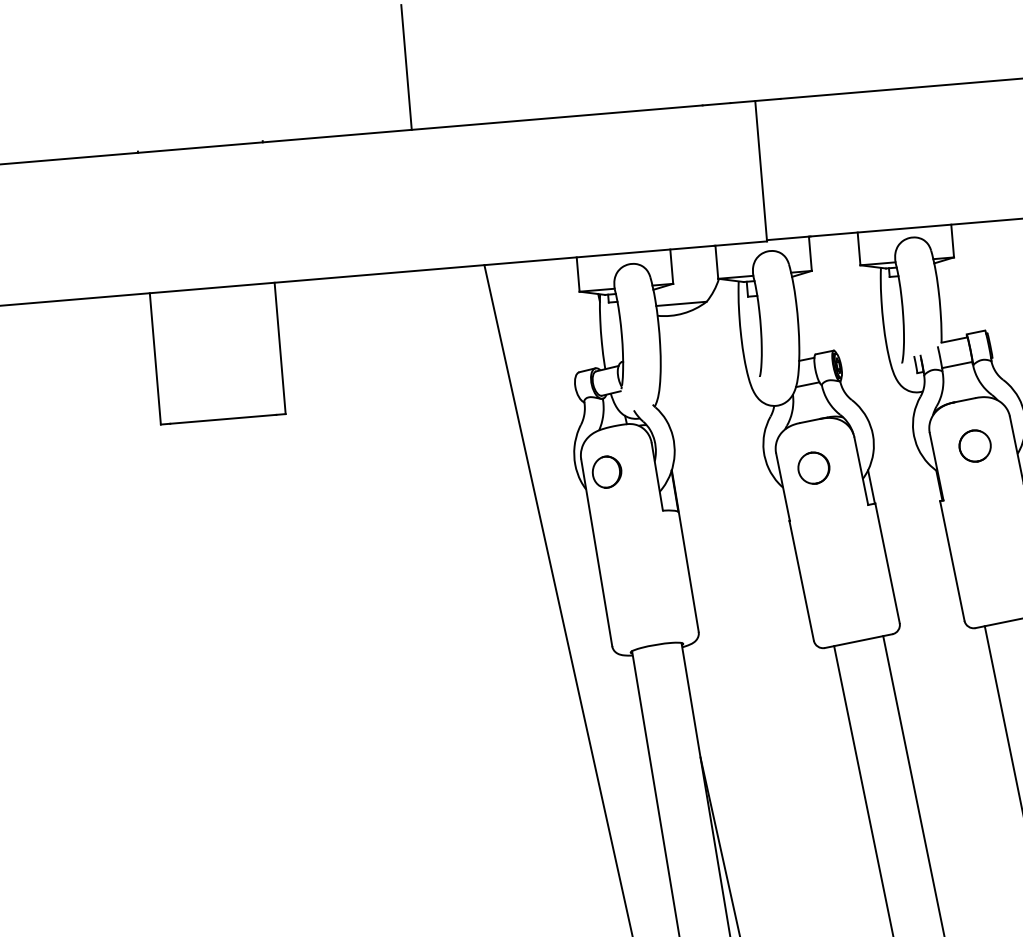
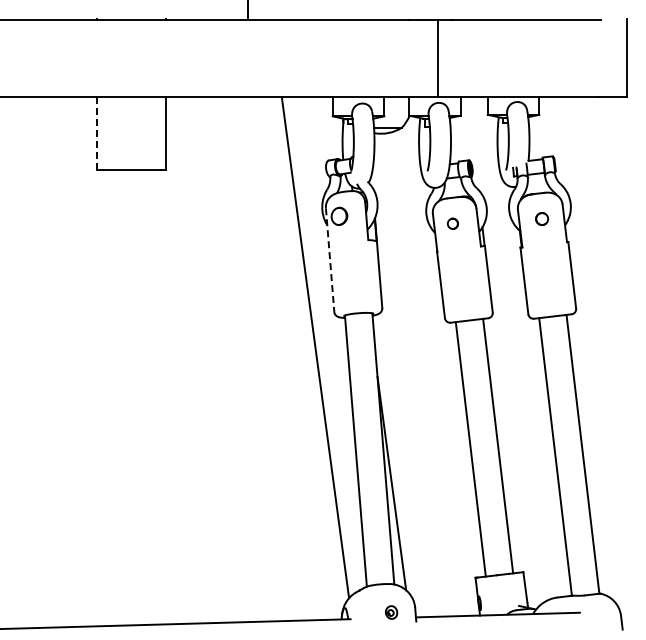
line: (155, 360) -> (97, 134), solid -> dashed
part: (973, 445) -> (541, 218), size x0.7
part: (813, 467) -> (452, 223), size x0.6
line: (597, 553) -> (330, 260), solid -> dashed

